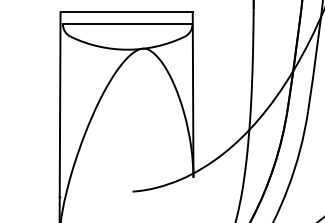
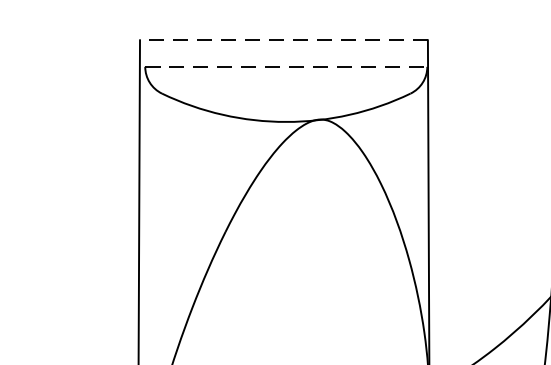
line: (126, 12) -> (283, 40), solid -> dashed
line: (127, 24) -> (285, 67), solid -> dashed

